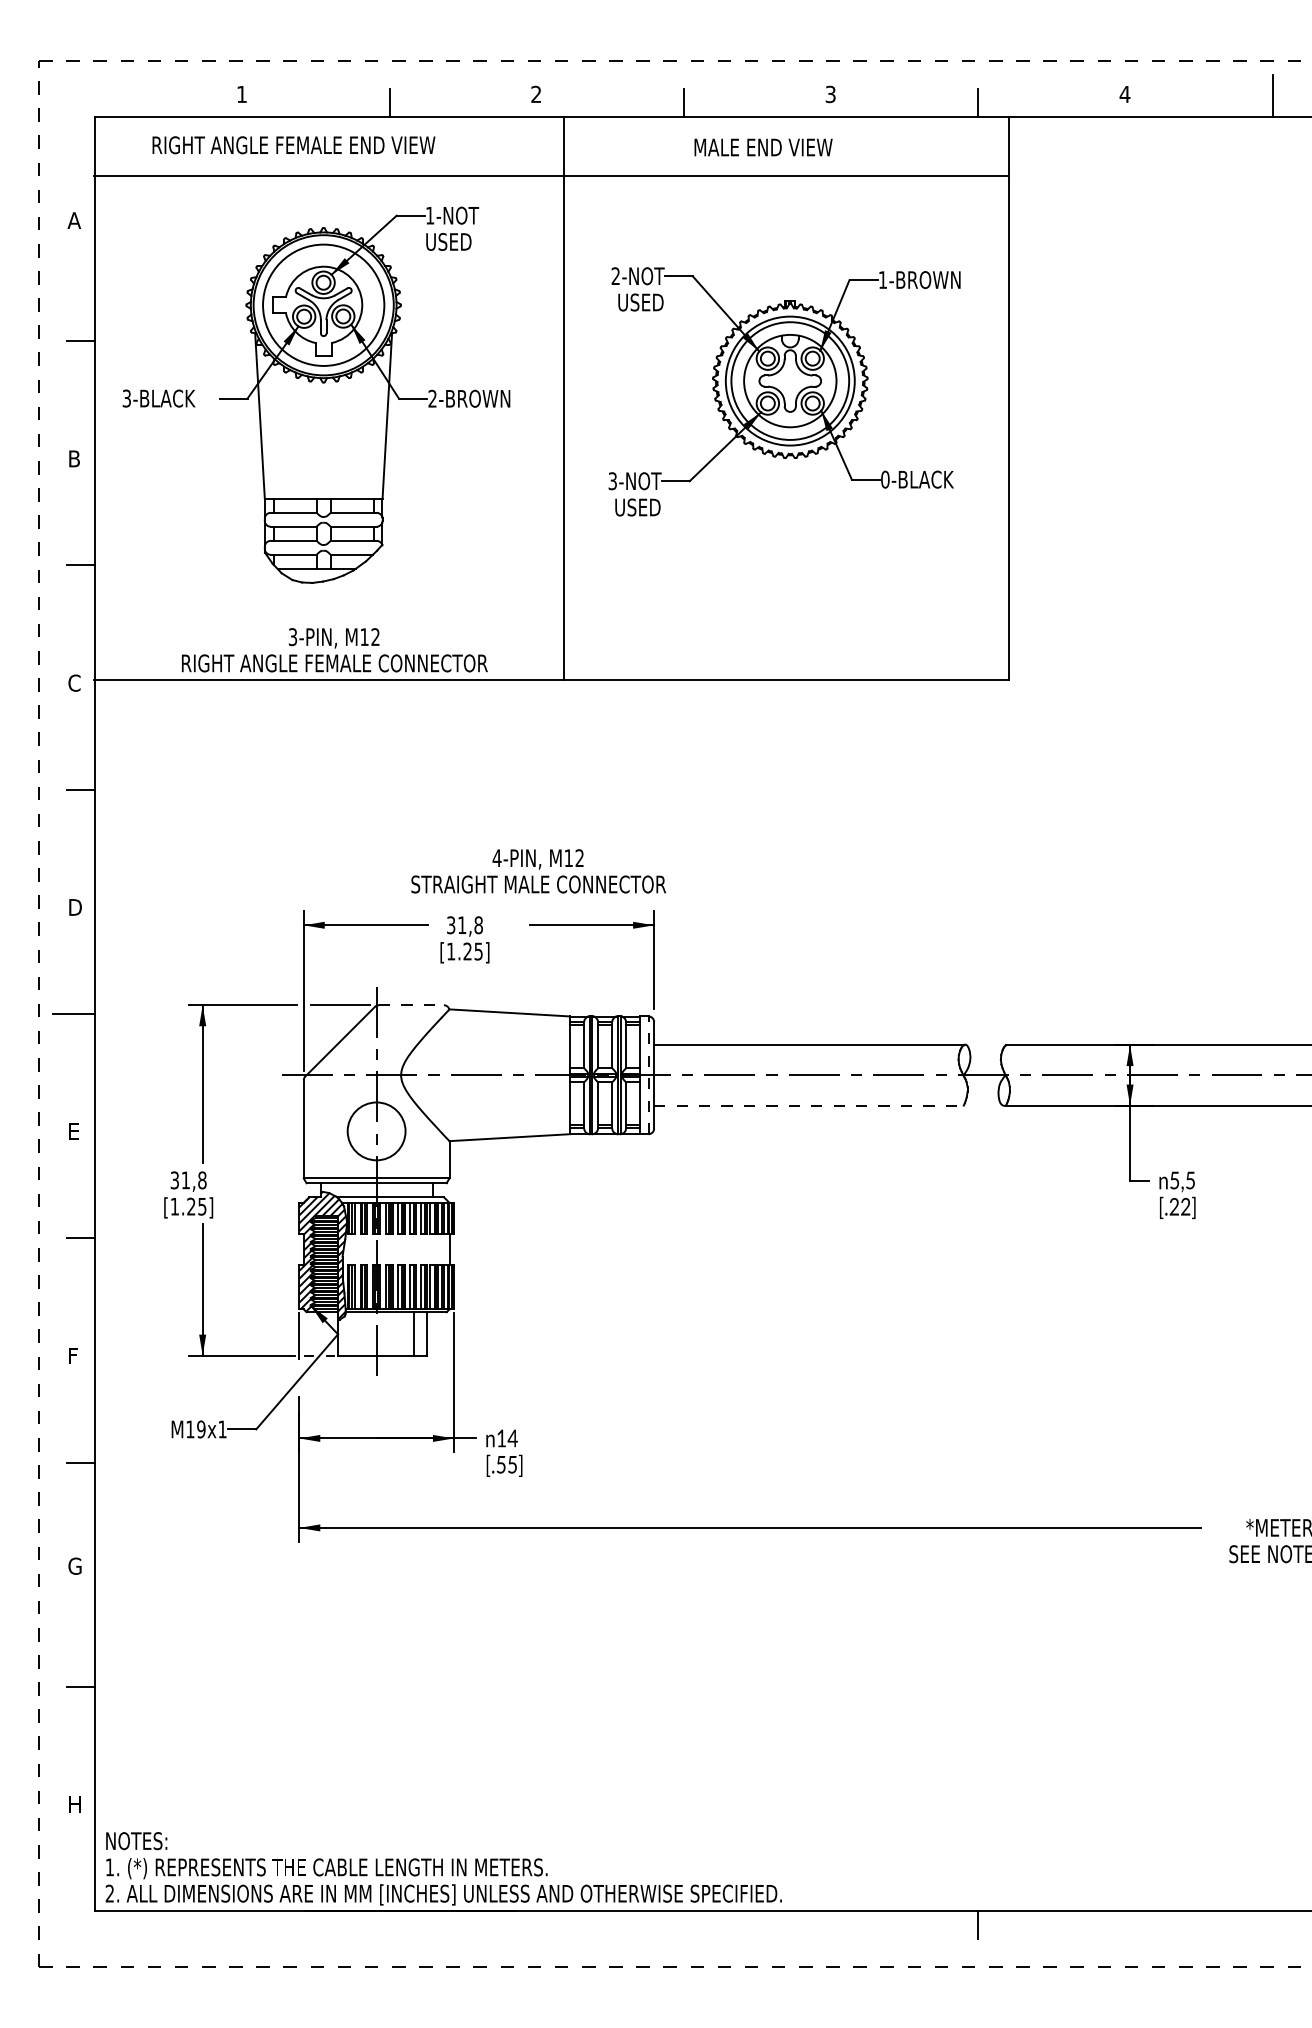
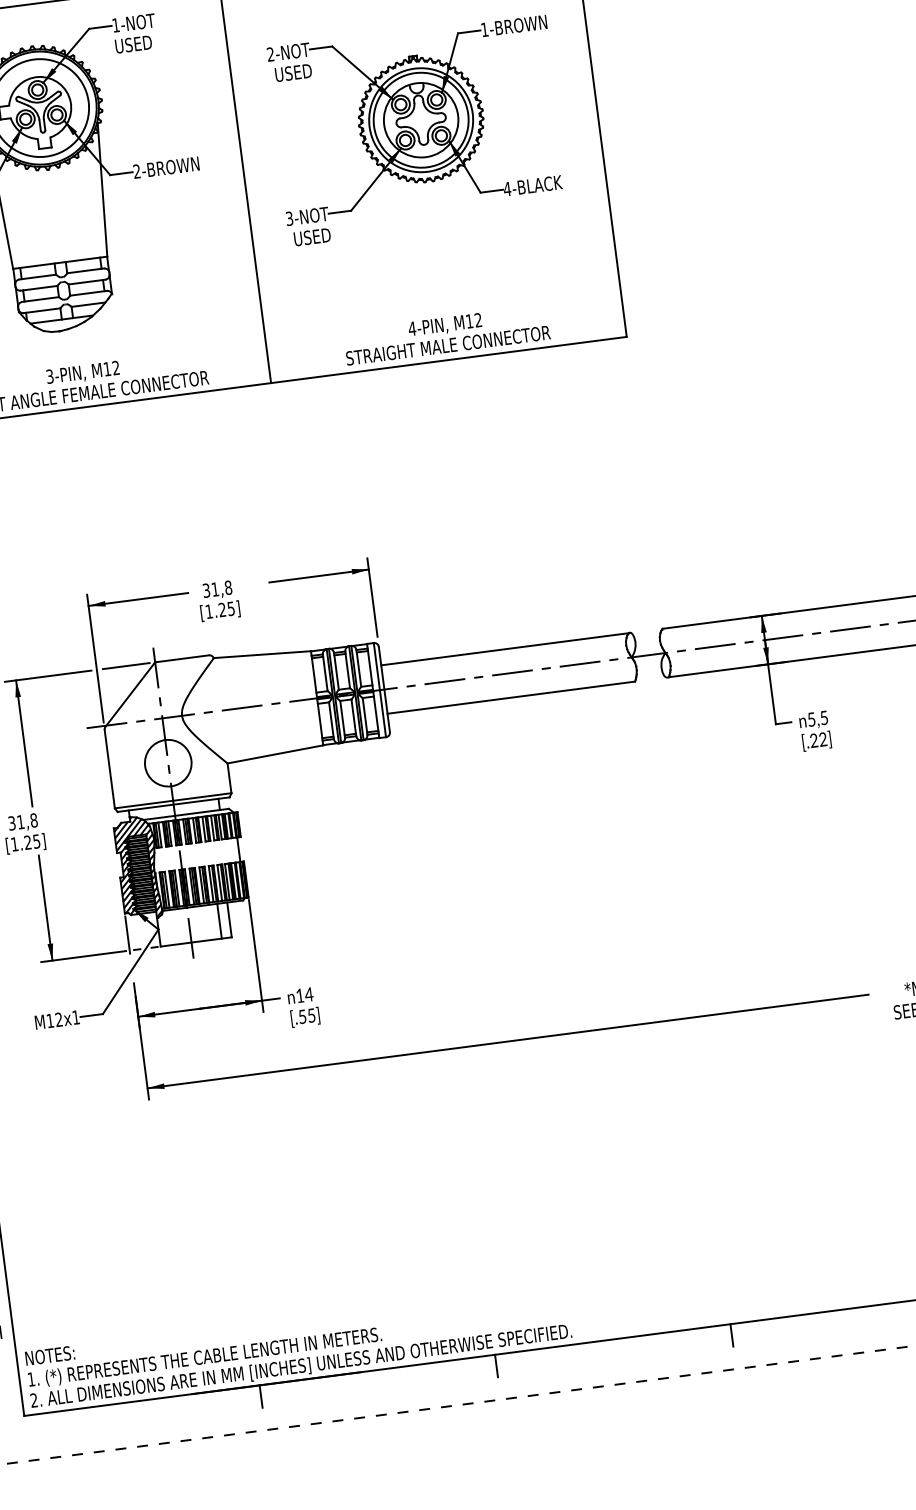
text: (884, 479) -> (506, 189), 0-BLACK -> 4-BLACK
text: (538, 871) -> (446, 335), moved
line: (411, 1005) -> (183, 658), dashed -> solid
line: (648, 1075) -> (379, 690), dashed -> solid
line: (808, 1105) -> (510, 697), dashed -> solid
text: (201, 1429) -> (59, 1019), M19x1 -> M12x1
line: (389, 1925) -> (261, 1396), added
line: (683, 1925) -> (496, 1366), added

